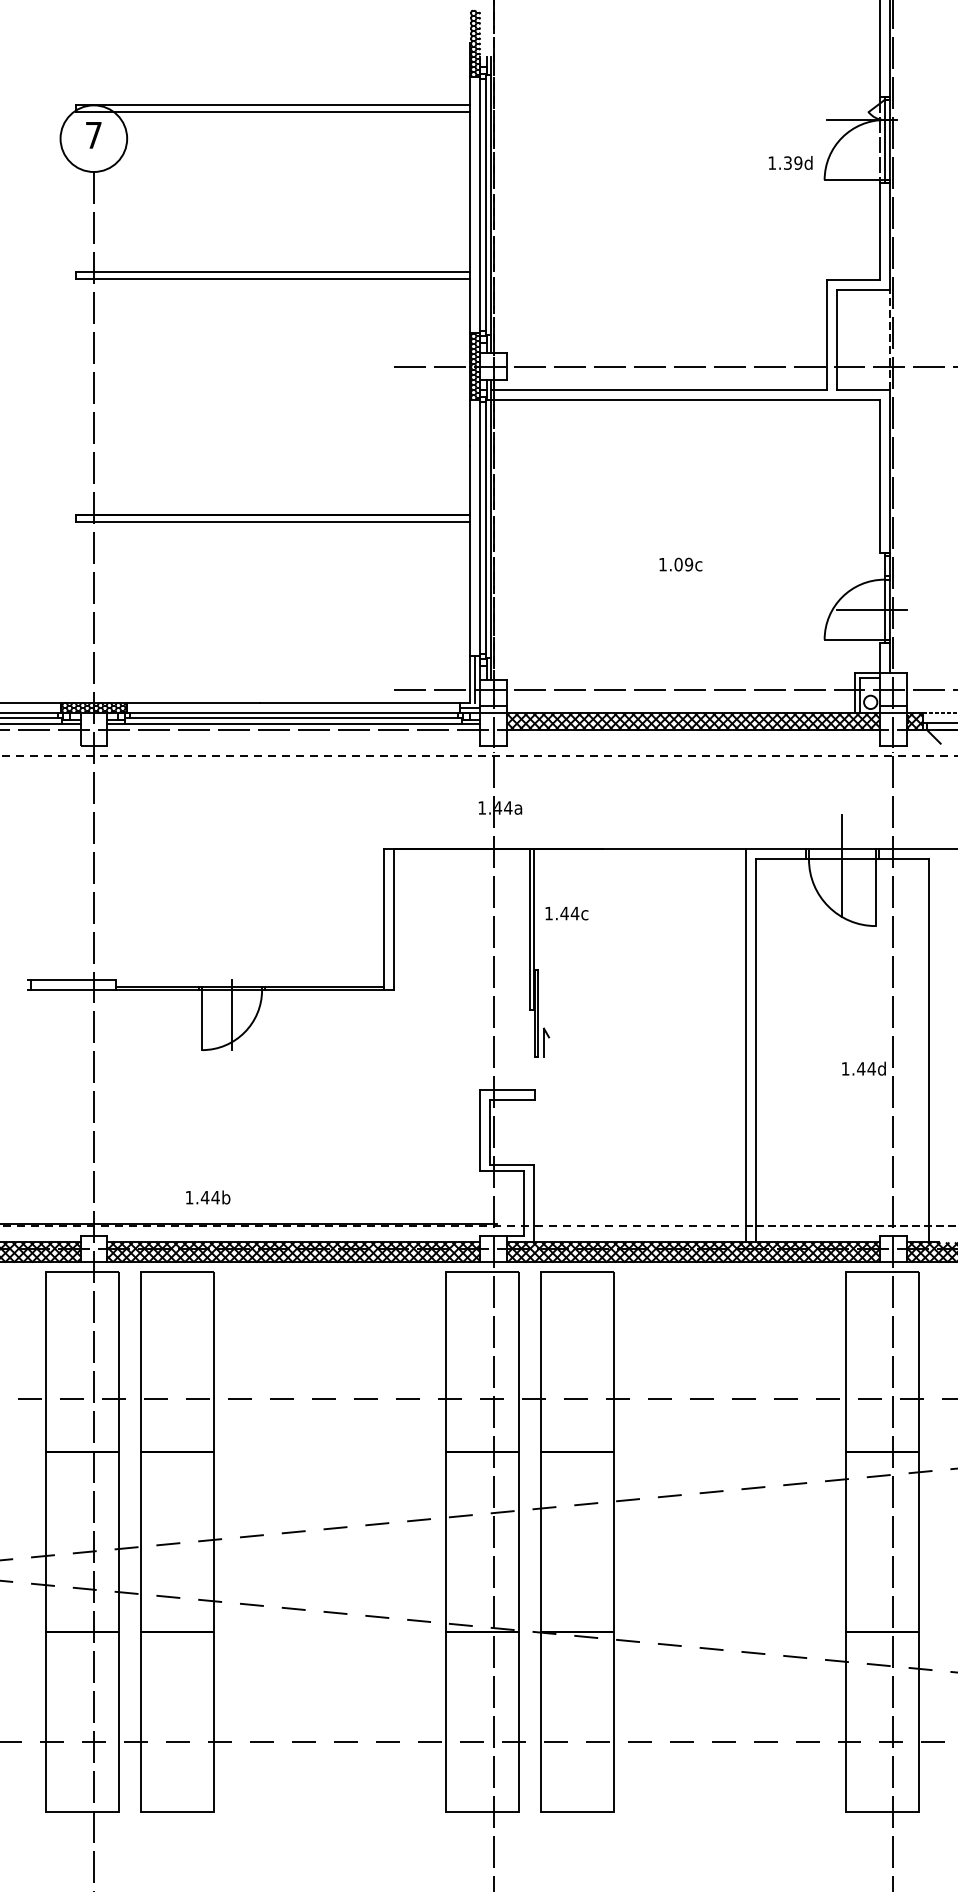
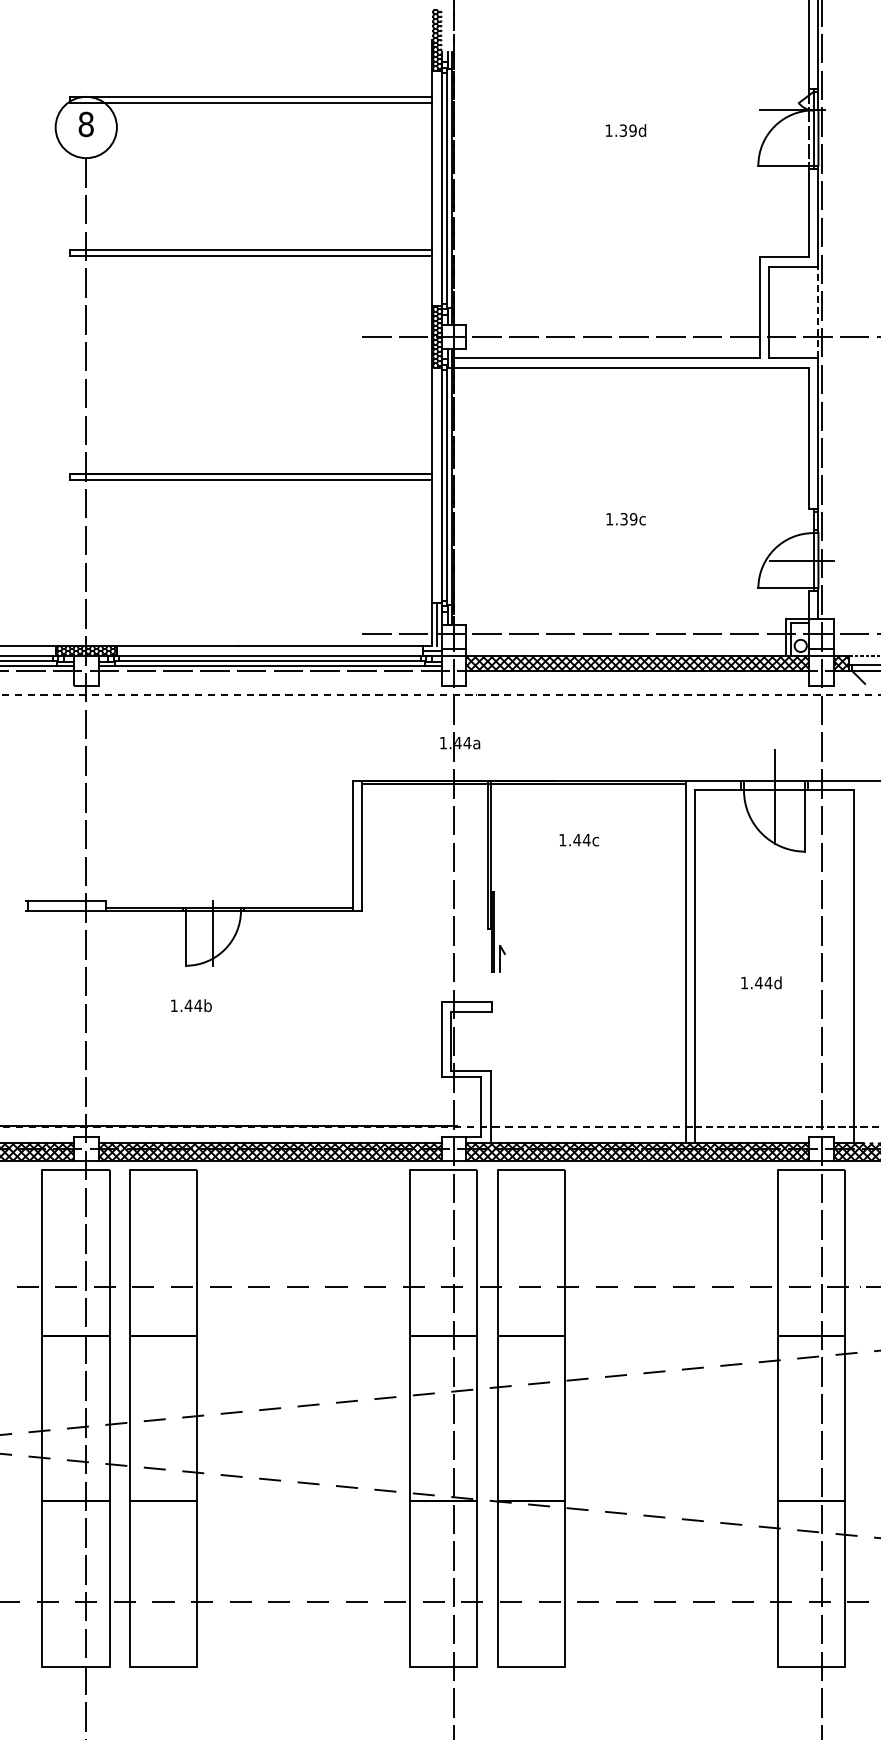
text: (93, 135) -> (85, 124), 7 -> 8
text: (790, 162) -> (625, 130), moved
text: (678, 564) -> (623, 519), 1.09c -> 1.39c
line: (569, 852) -> (523, 784), added
text: (566, 913) -> (578, 840), moved
text: (863, 1068) -> (761, 982), moved
text: (208, 1197) -> (191, 1005), moved

